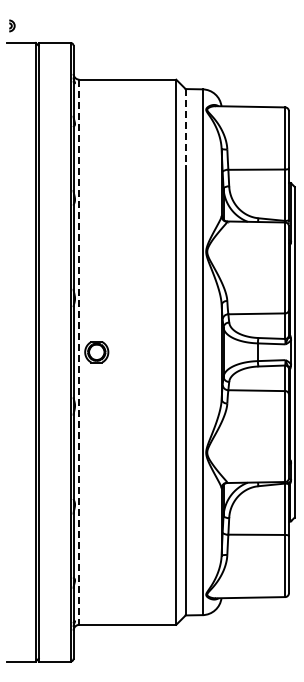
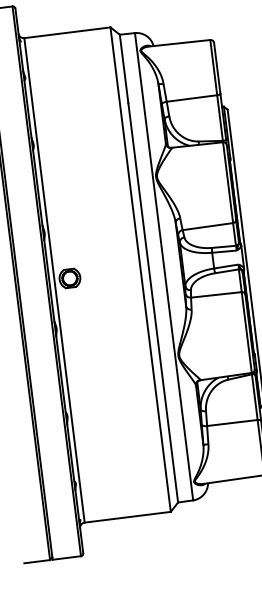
line: (185, 127) -> (123, 68), dashed -> solid
line: (79, 352) -> (54, 280), dashed -> solid

